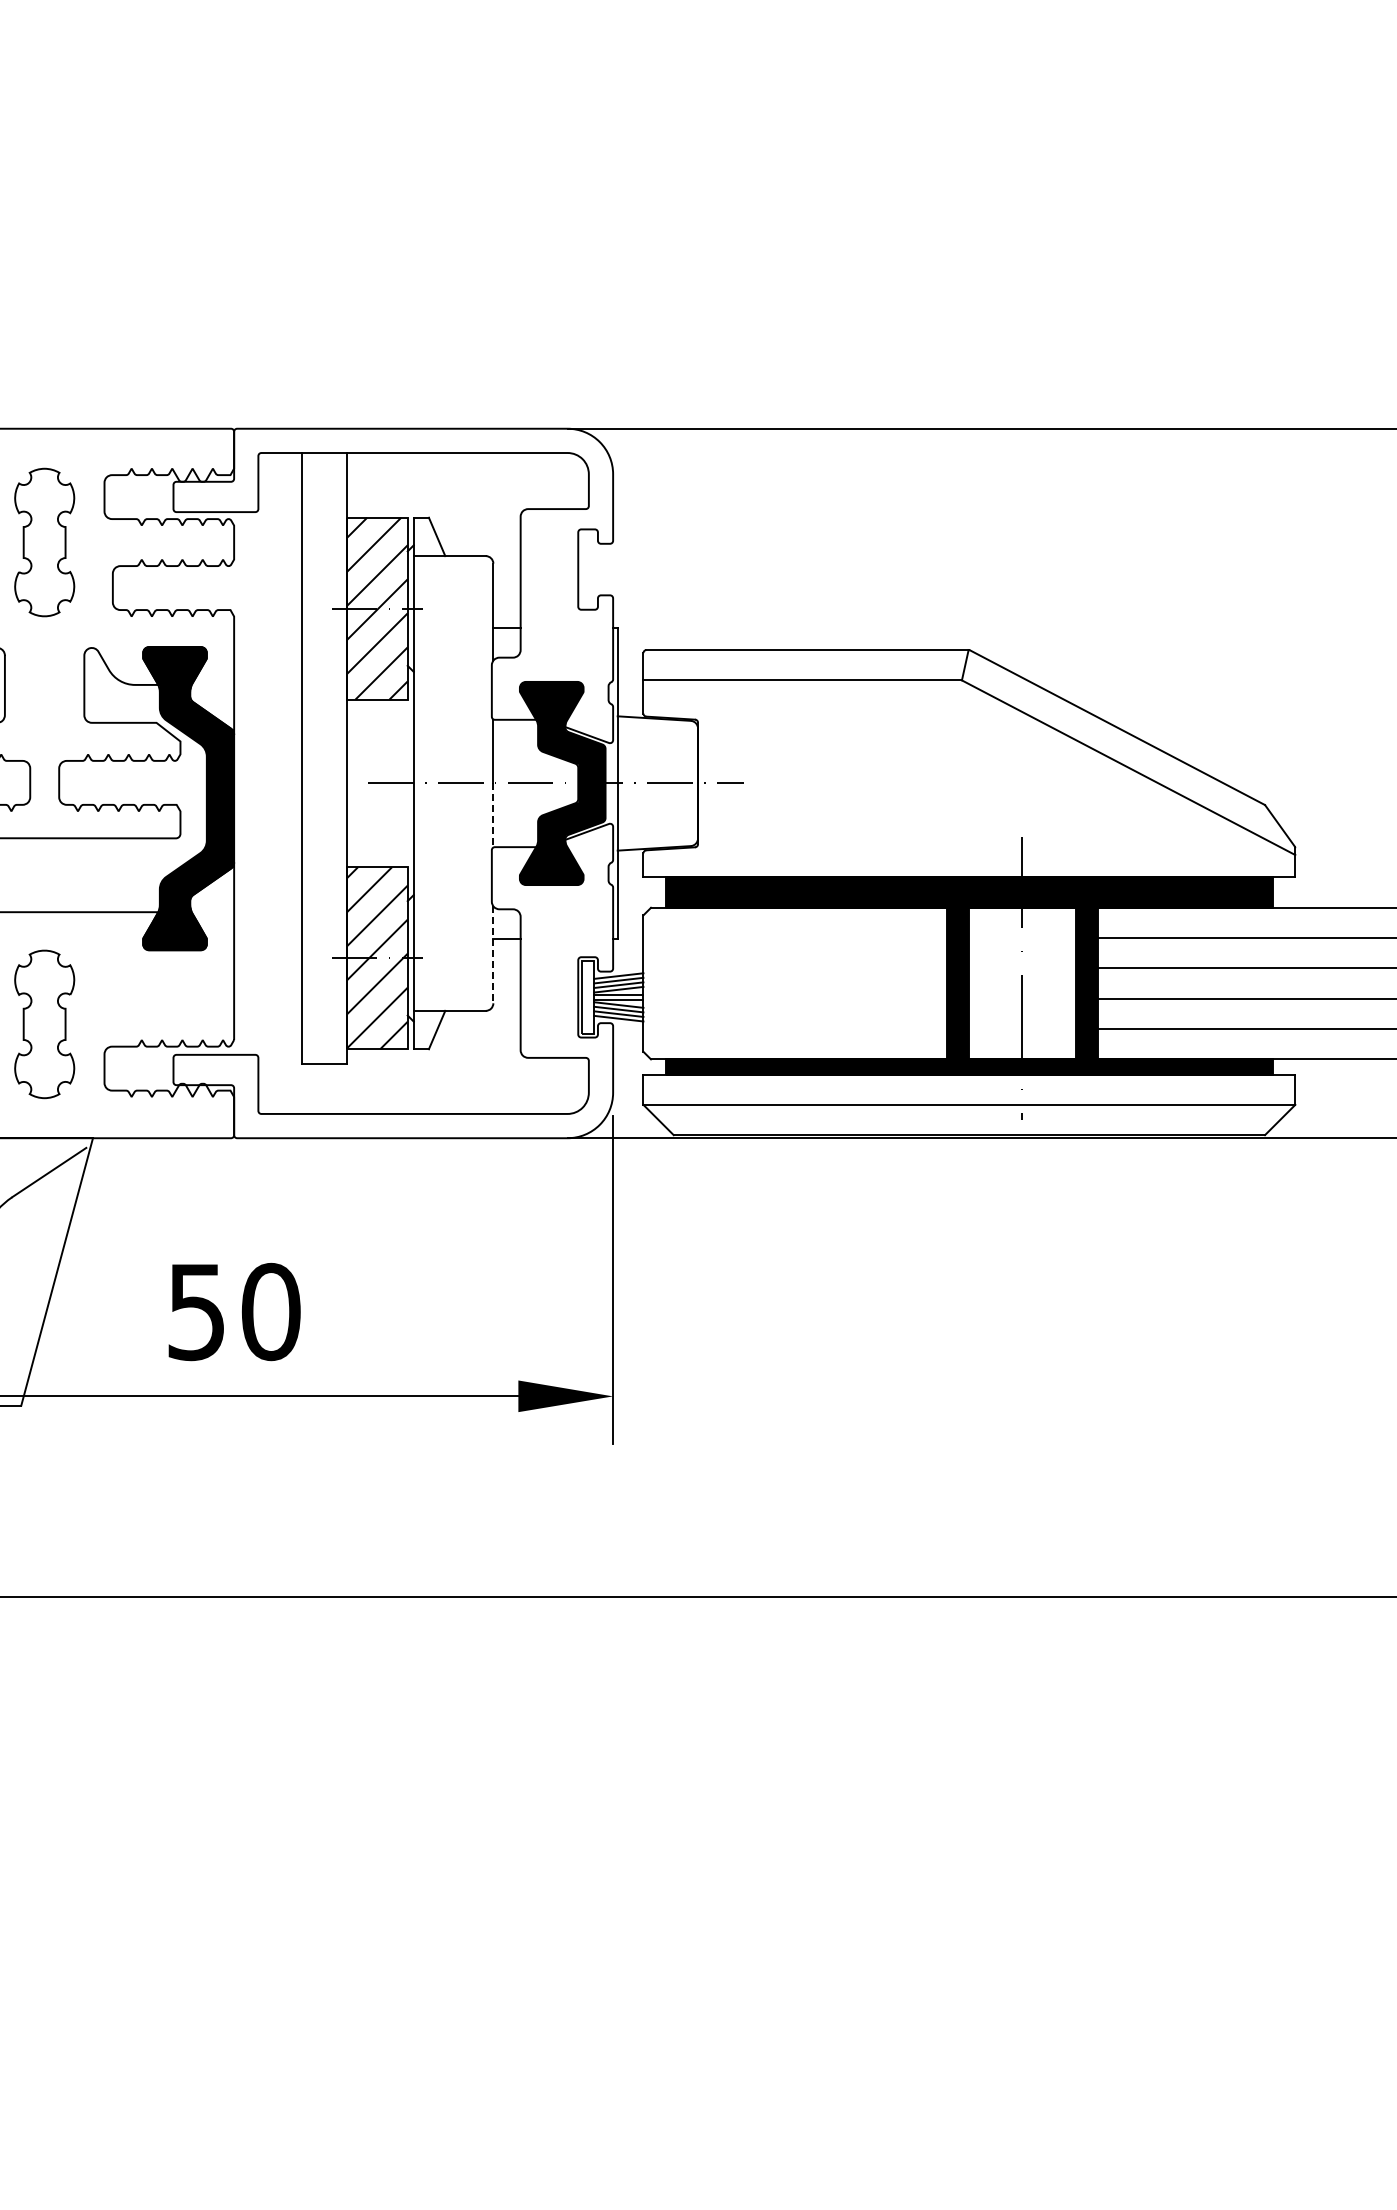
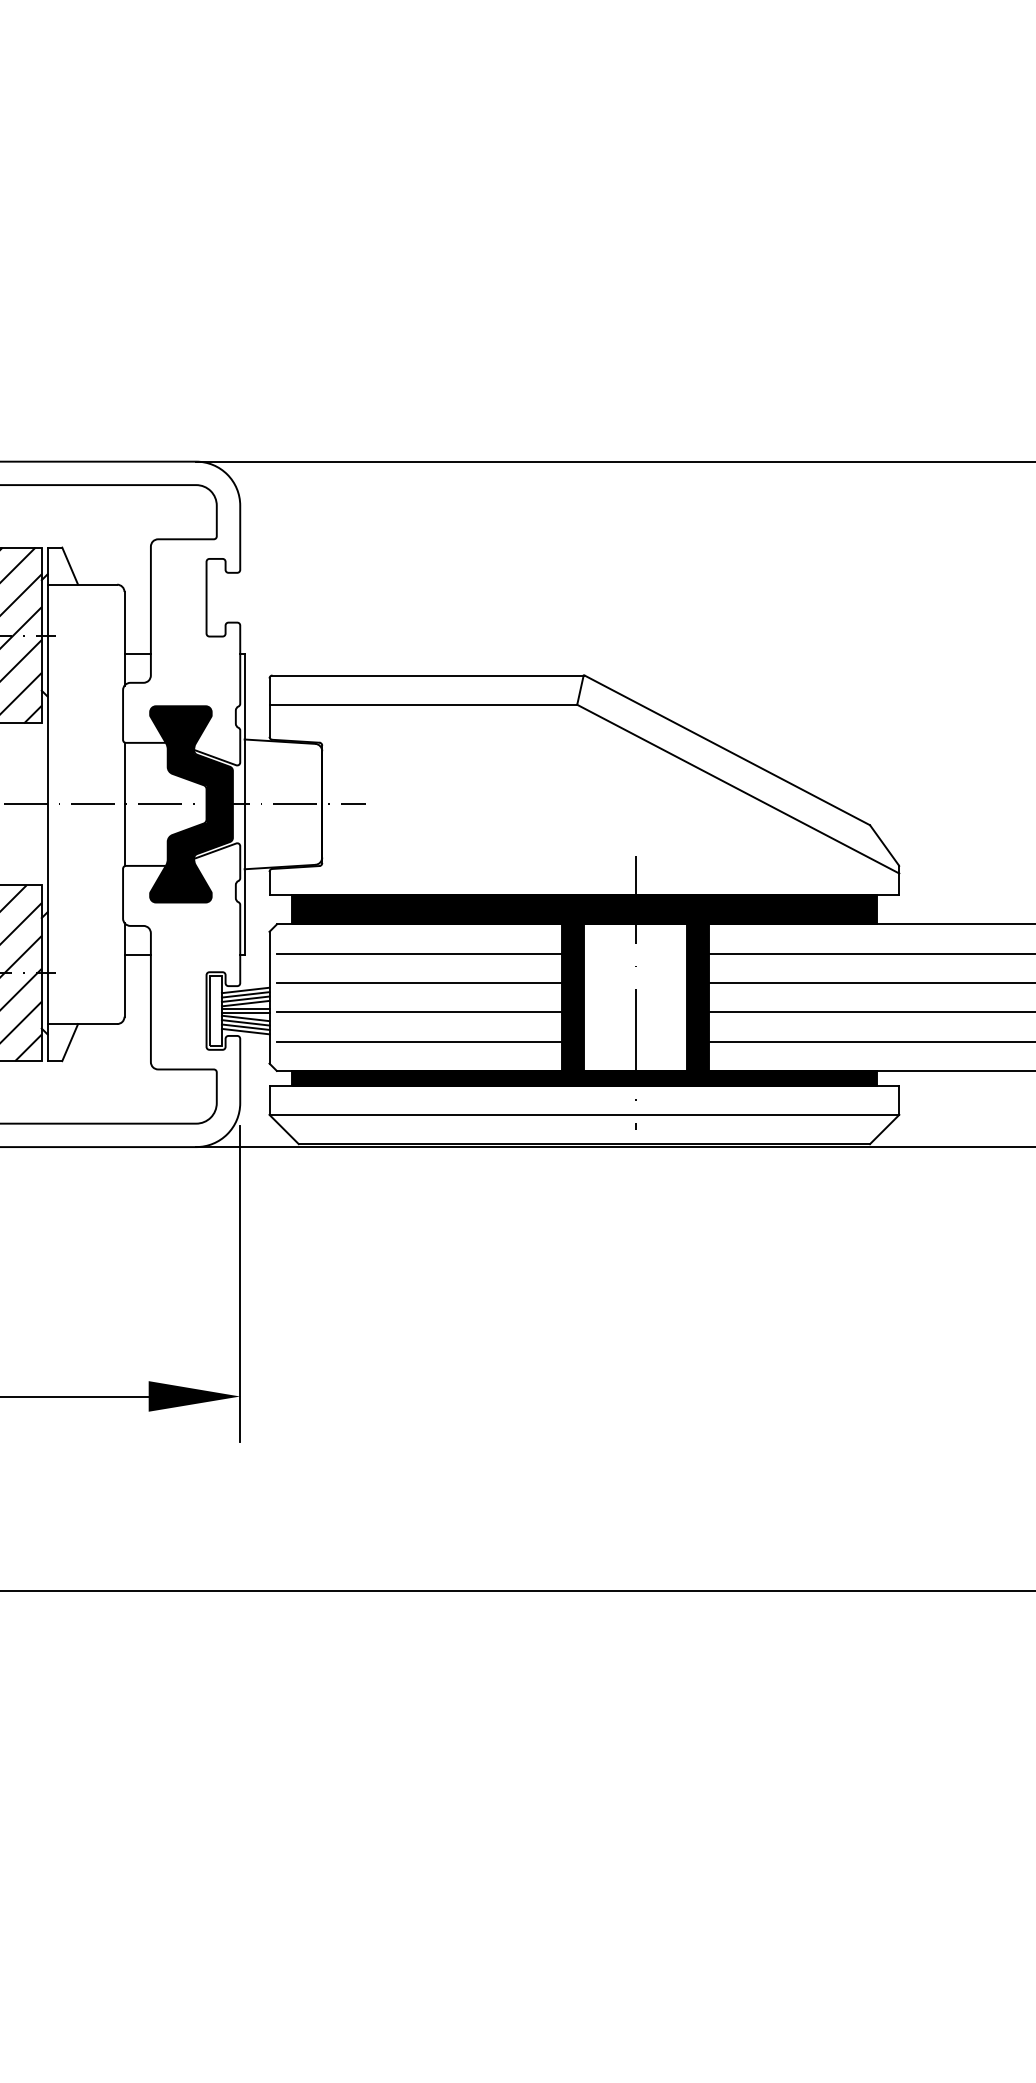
line: (493, 815) -> (124, 835), dashed -> solid
line: (798, 938) -> (419, 954), added
line: (493, 954) -> (124, 969), dashed -> solid
line: (798, 968) -> (419, 983), added
line: (798, 998) -> (419, 1012), added
line: (798, 1029) -> (419, 1042), added

